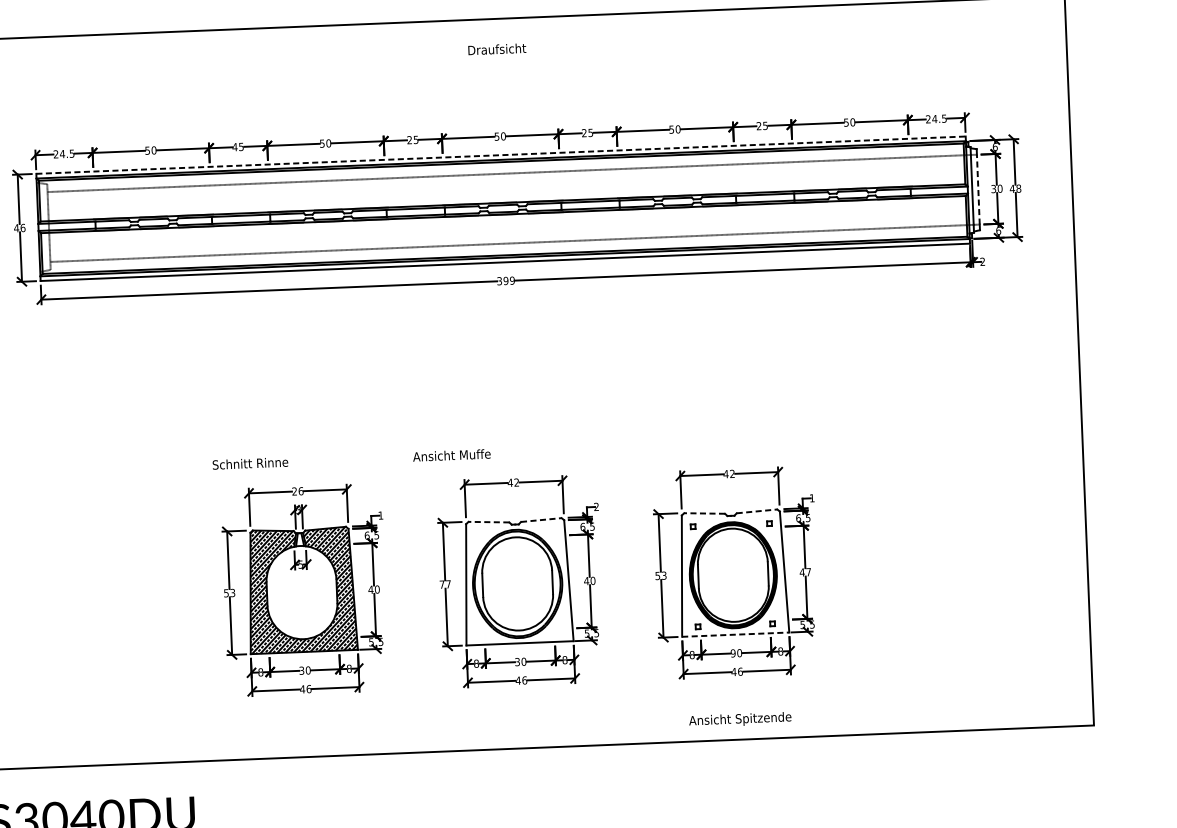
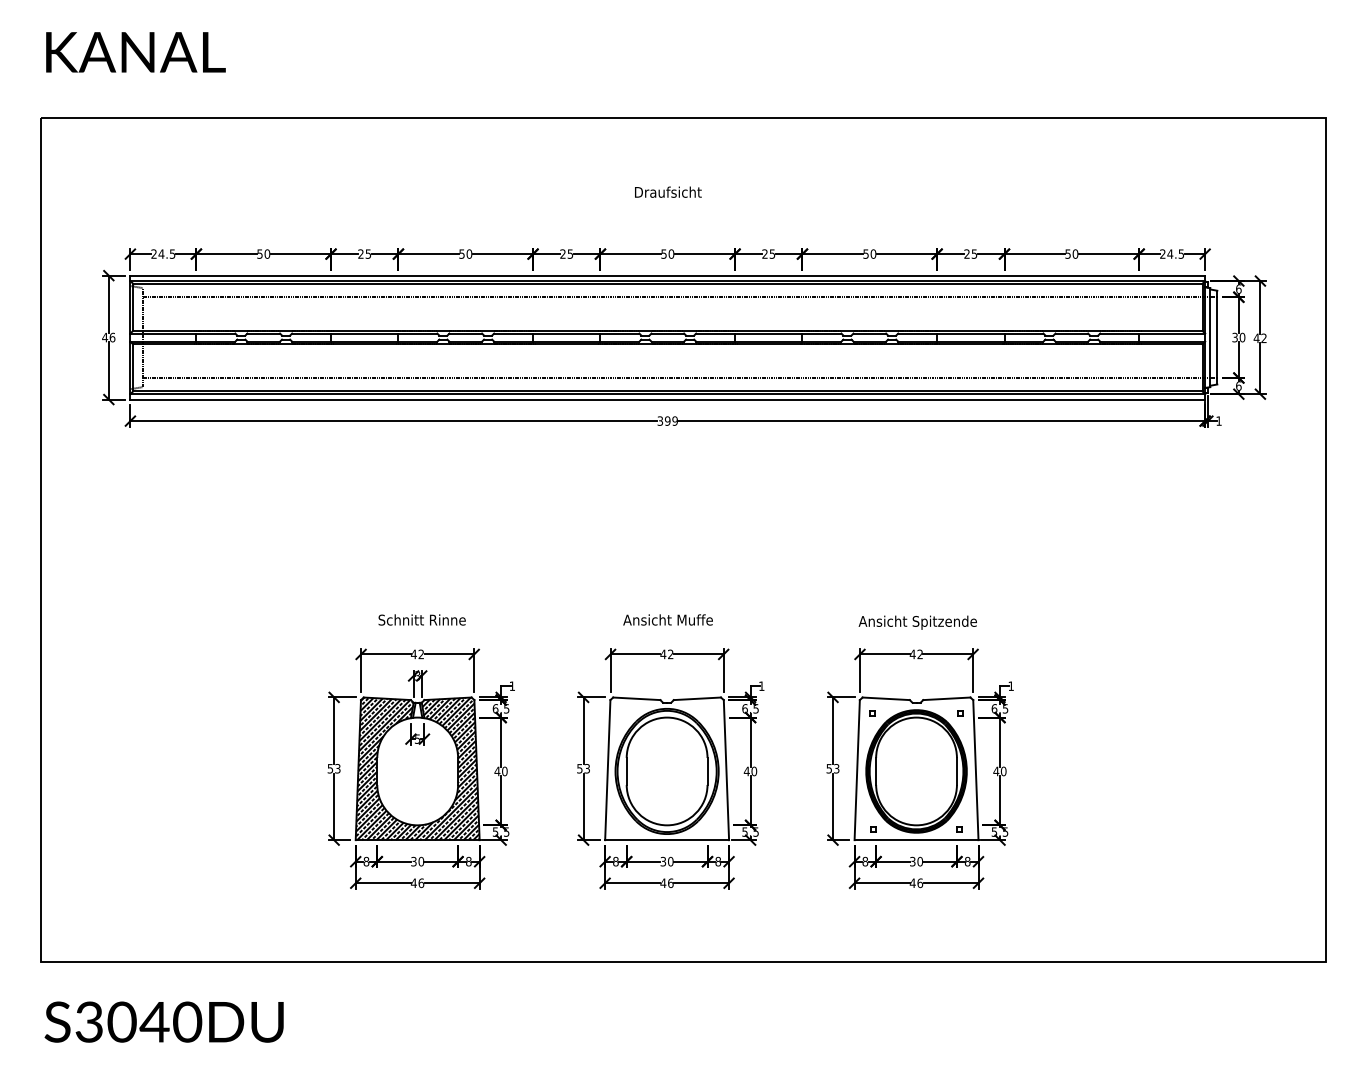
text: (497, 48) -> (668, 191), moved
text: (234, 146) -> (360, 253), 45 -> 25
line: (501, 155) -> (668, 275), dashed -> solid
text: (1018, 188) -> (1263, 338), 48 -> 42
line: (978, 189) -> (1217, 337), dashed -> solid
text: (982, 261) -> (1218, 420), 2 -> 1
text: (451, 454) -> (667, 619), moved
text: (249, 463) -> (421, 619), moved
text: (297, 491) -> (417, 654), 26 -> 42
text: (596, 506) -> (761, 685), 2 -> 1
line: (756, 511) -> (946, 698), dashed -> solid
line: (704, 513) -> (886, 698), dashed -> solid
line: (541, 519) -> (697, 698), dashed -> solid
line: (488, 521) -> (636, 698), dashed -> solid
text: (808, 572) -> (1003, 771), 47 -> 40
text: (445, 584) -> (583, 768), 77 -> 53
line: (735, 634) -> (916, 840), dashed -> solid
text: (732, 653) -> (912, 861), 90 -> 30
text: (739, 719) -> (917, 622), moved

